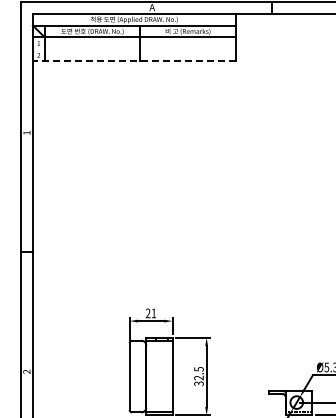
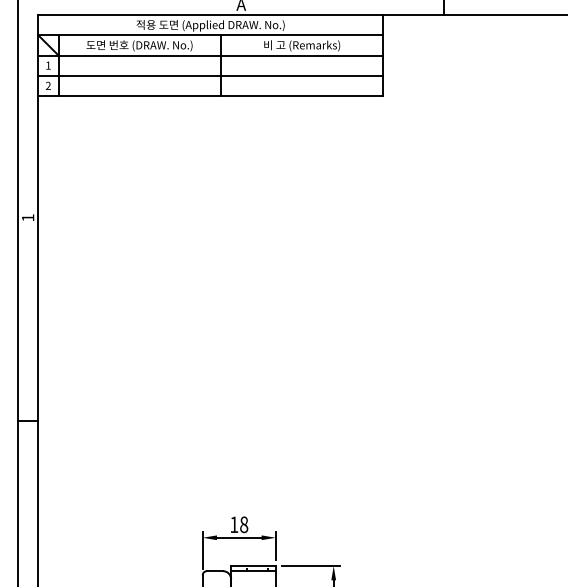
line: (133, 49) -> (209, 75), added
line: (133, 61) -> (209, 96), dashed -> solid
text: (150, 313) -> (238, 524), 21 -> 18

